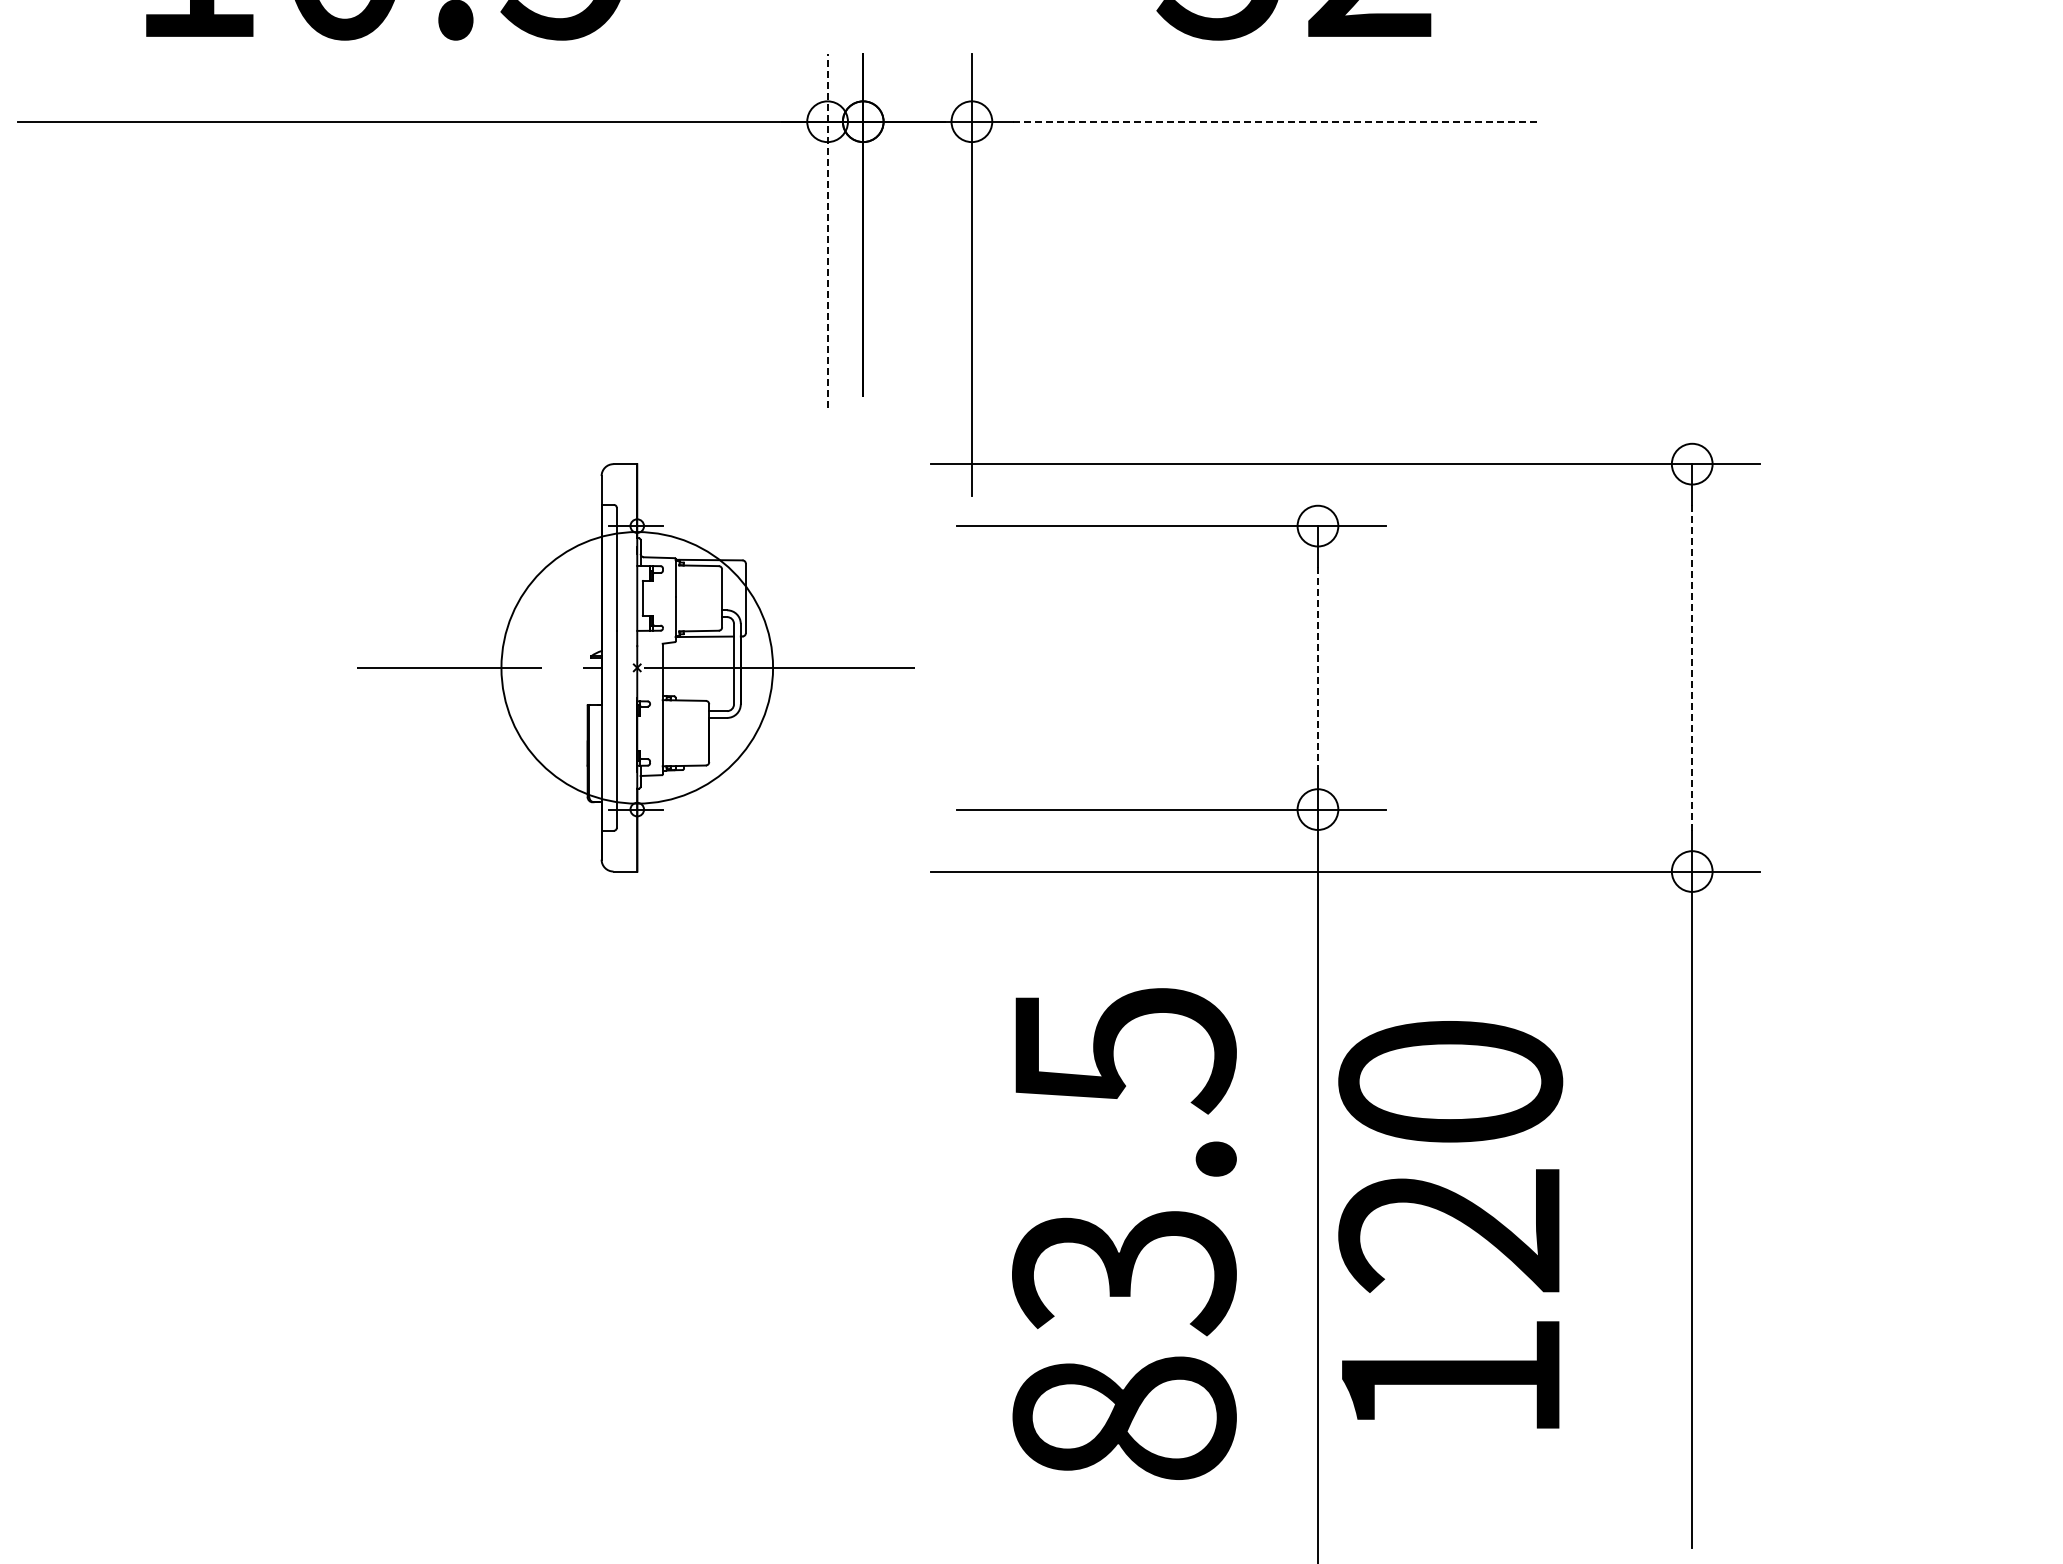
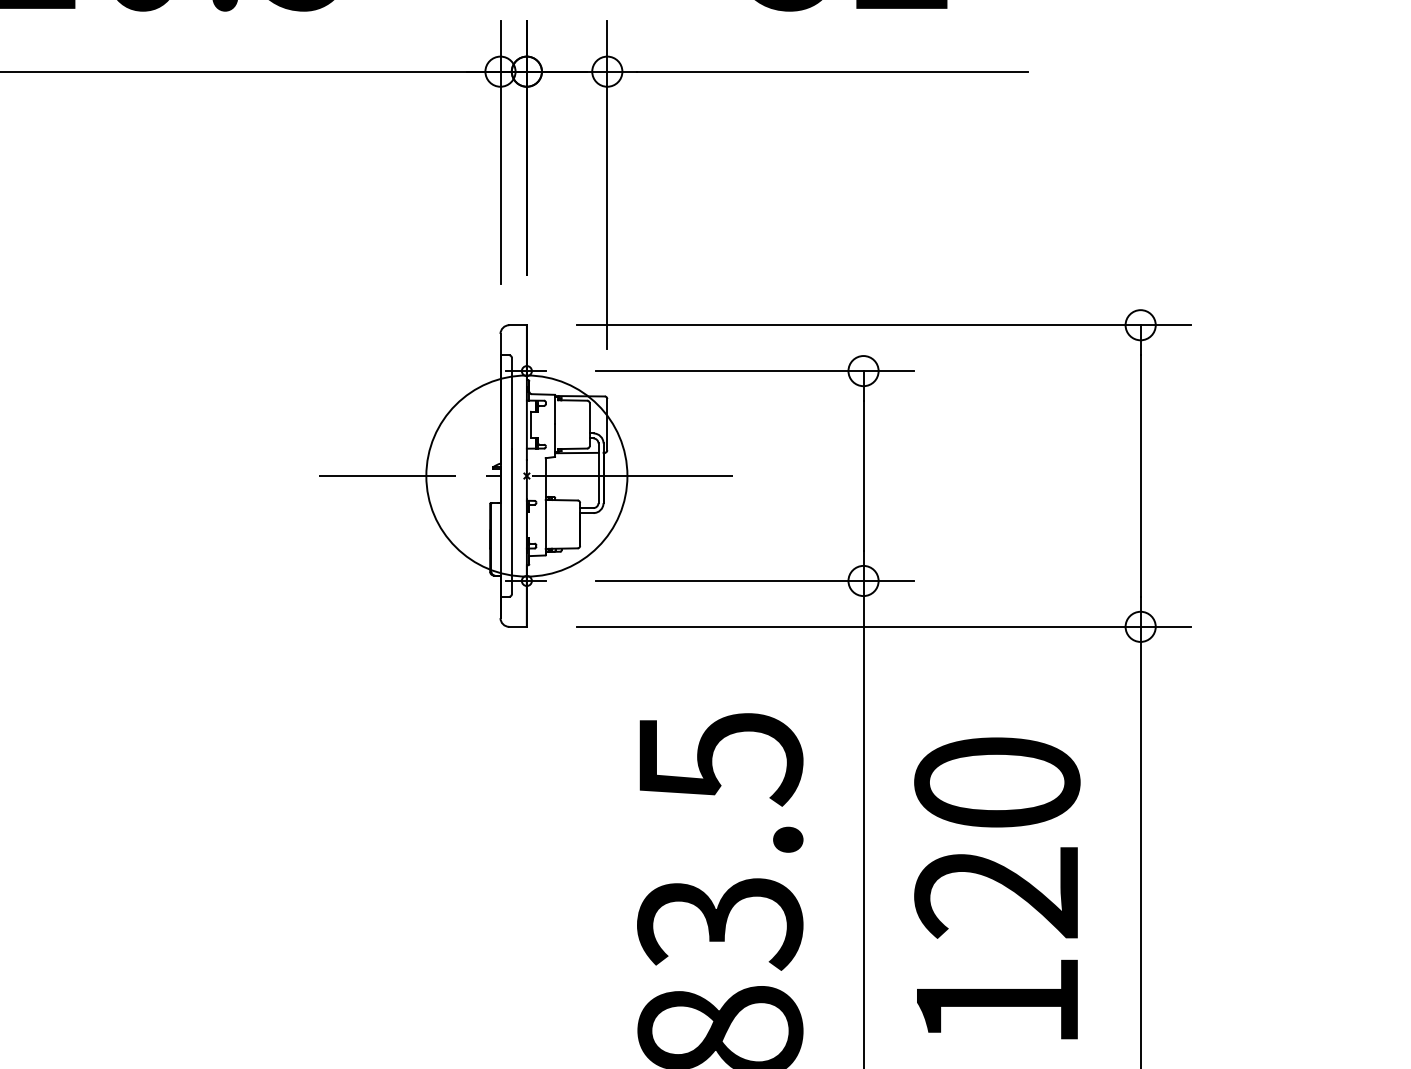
line: (1276, 121) -> (832, 71), dashed -> solid
line: (827, 230) -> (500, 152), dashed -> solid
part: (635, 667) -> (525, 475), moved
line: (1317, 667) -> (863, 475), dashed -> solid
line: (1692, 667) -> (1140, 475), dashed -> solid
text: (1450, 1224) -> (997, 888), moved

